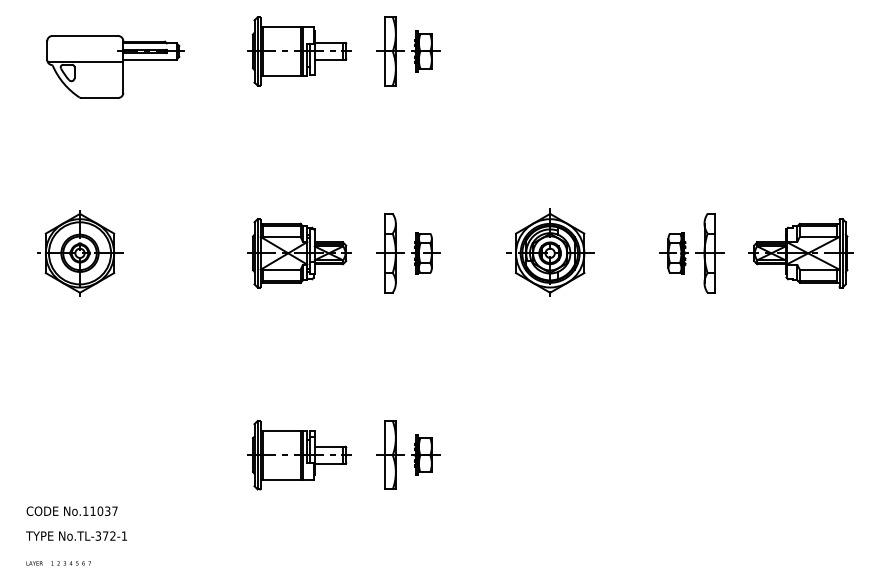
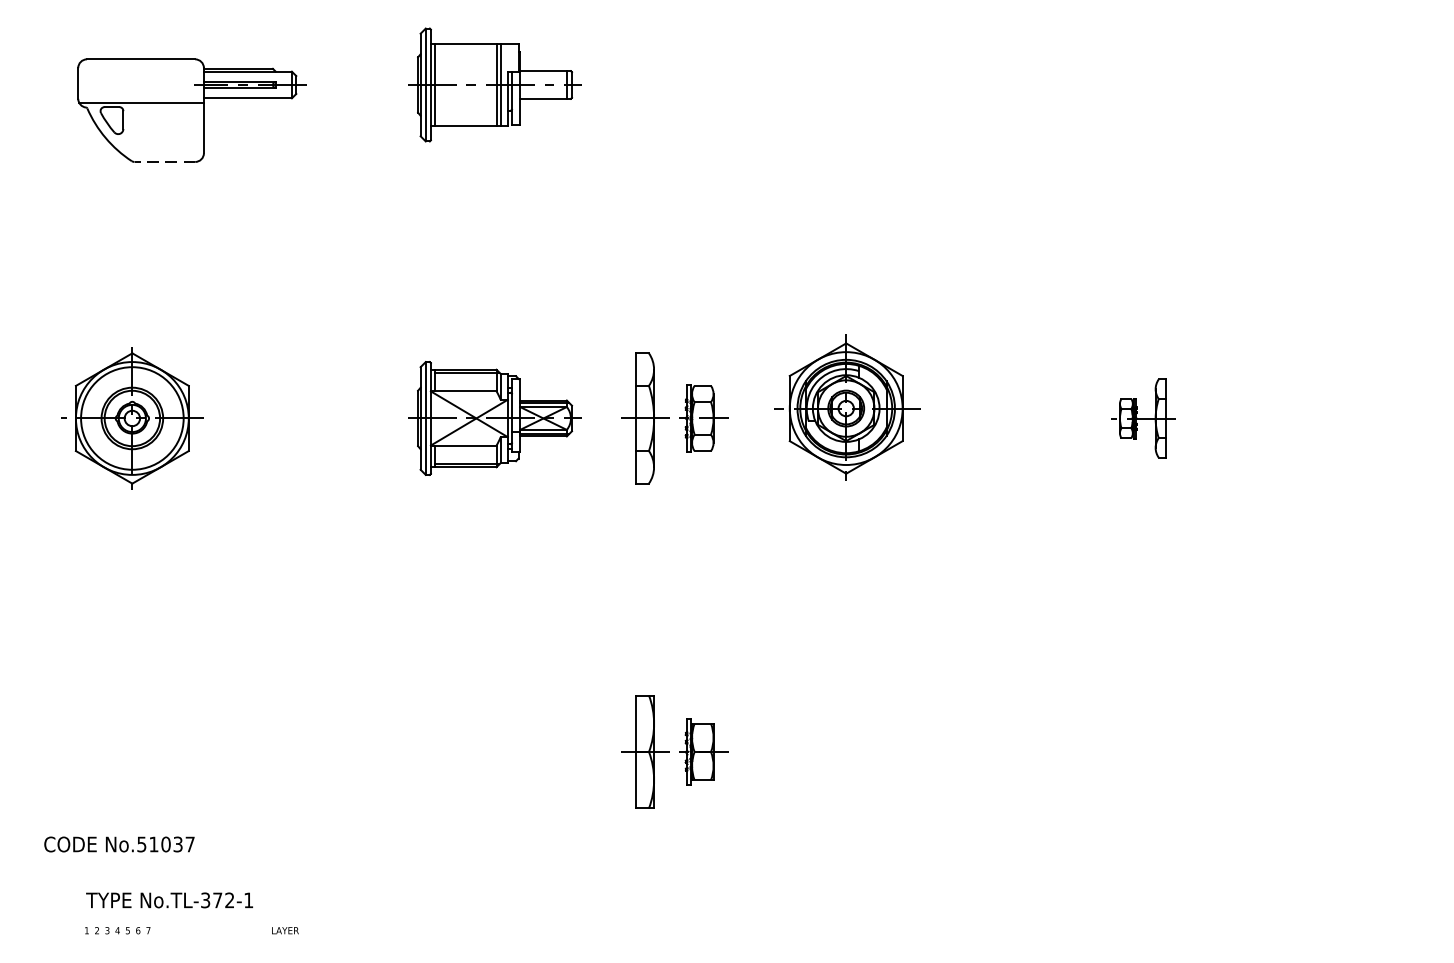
part: (408, 51) -> (674, 85), removed
line: (99, 98) -> (164, 162), solid -> dashed
part: (550, 252) -> (846, 407), moved
part: (691, 253) -> (1142, 418), size x0.6
part: (800, 253) -> (1322, 418), removed
part: (299, 455) -> (494, 752), removed
text: (85, 510) -> (141, 843), No.11037 -> No.51037
text: (76, 535) -> (169, 899), moved
text: (34, 563) -> (285, 930), moved

